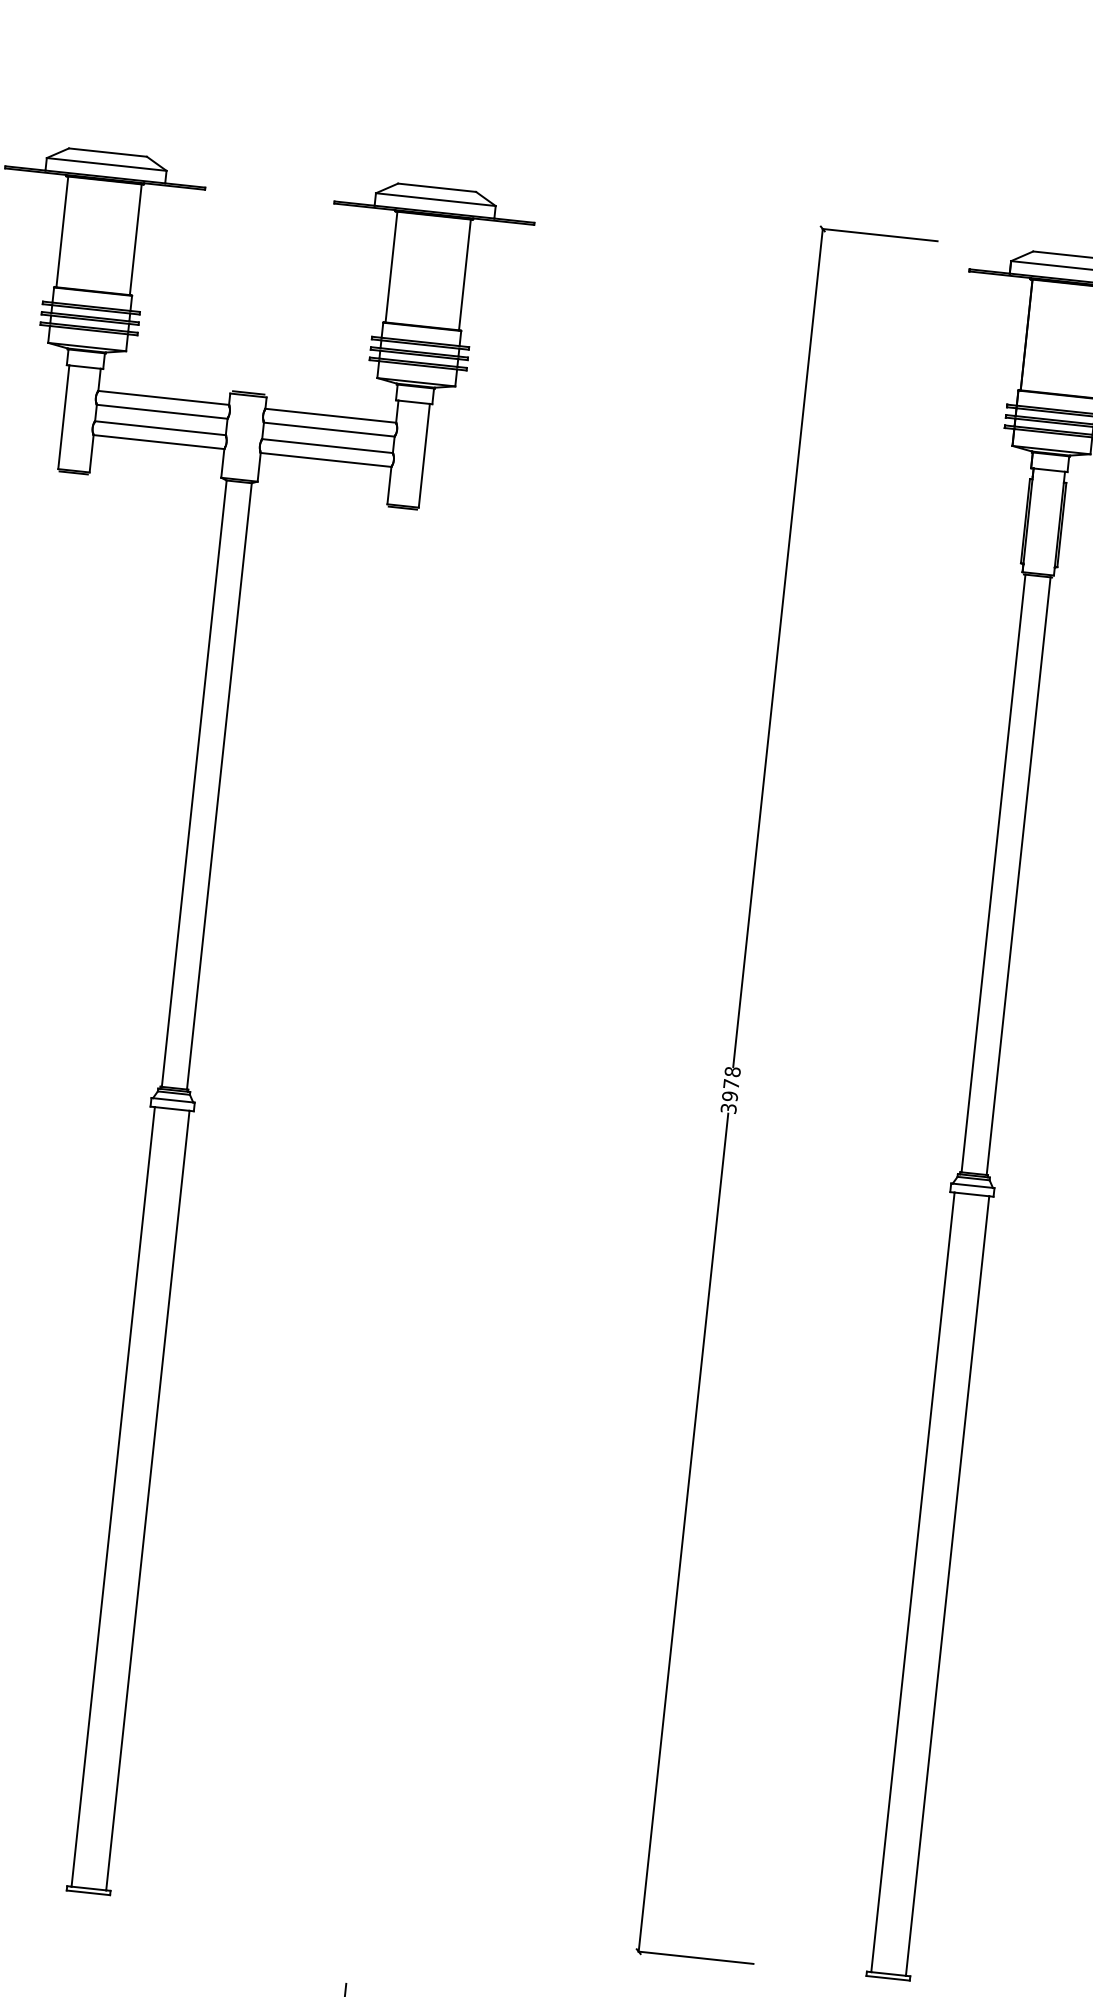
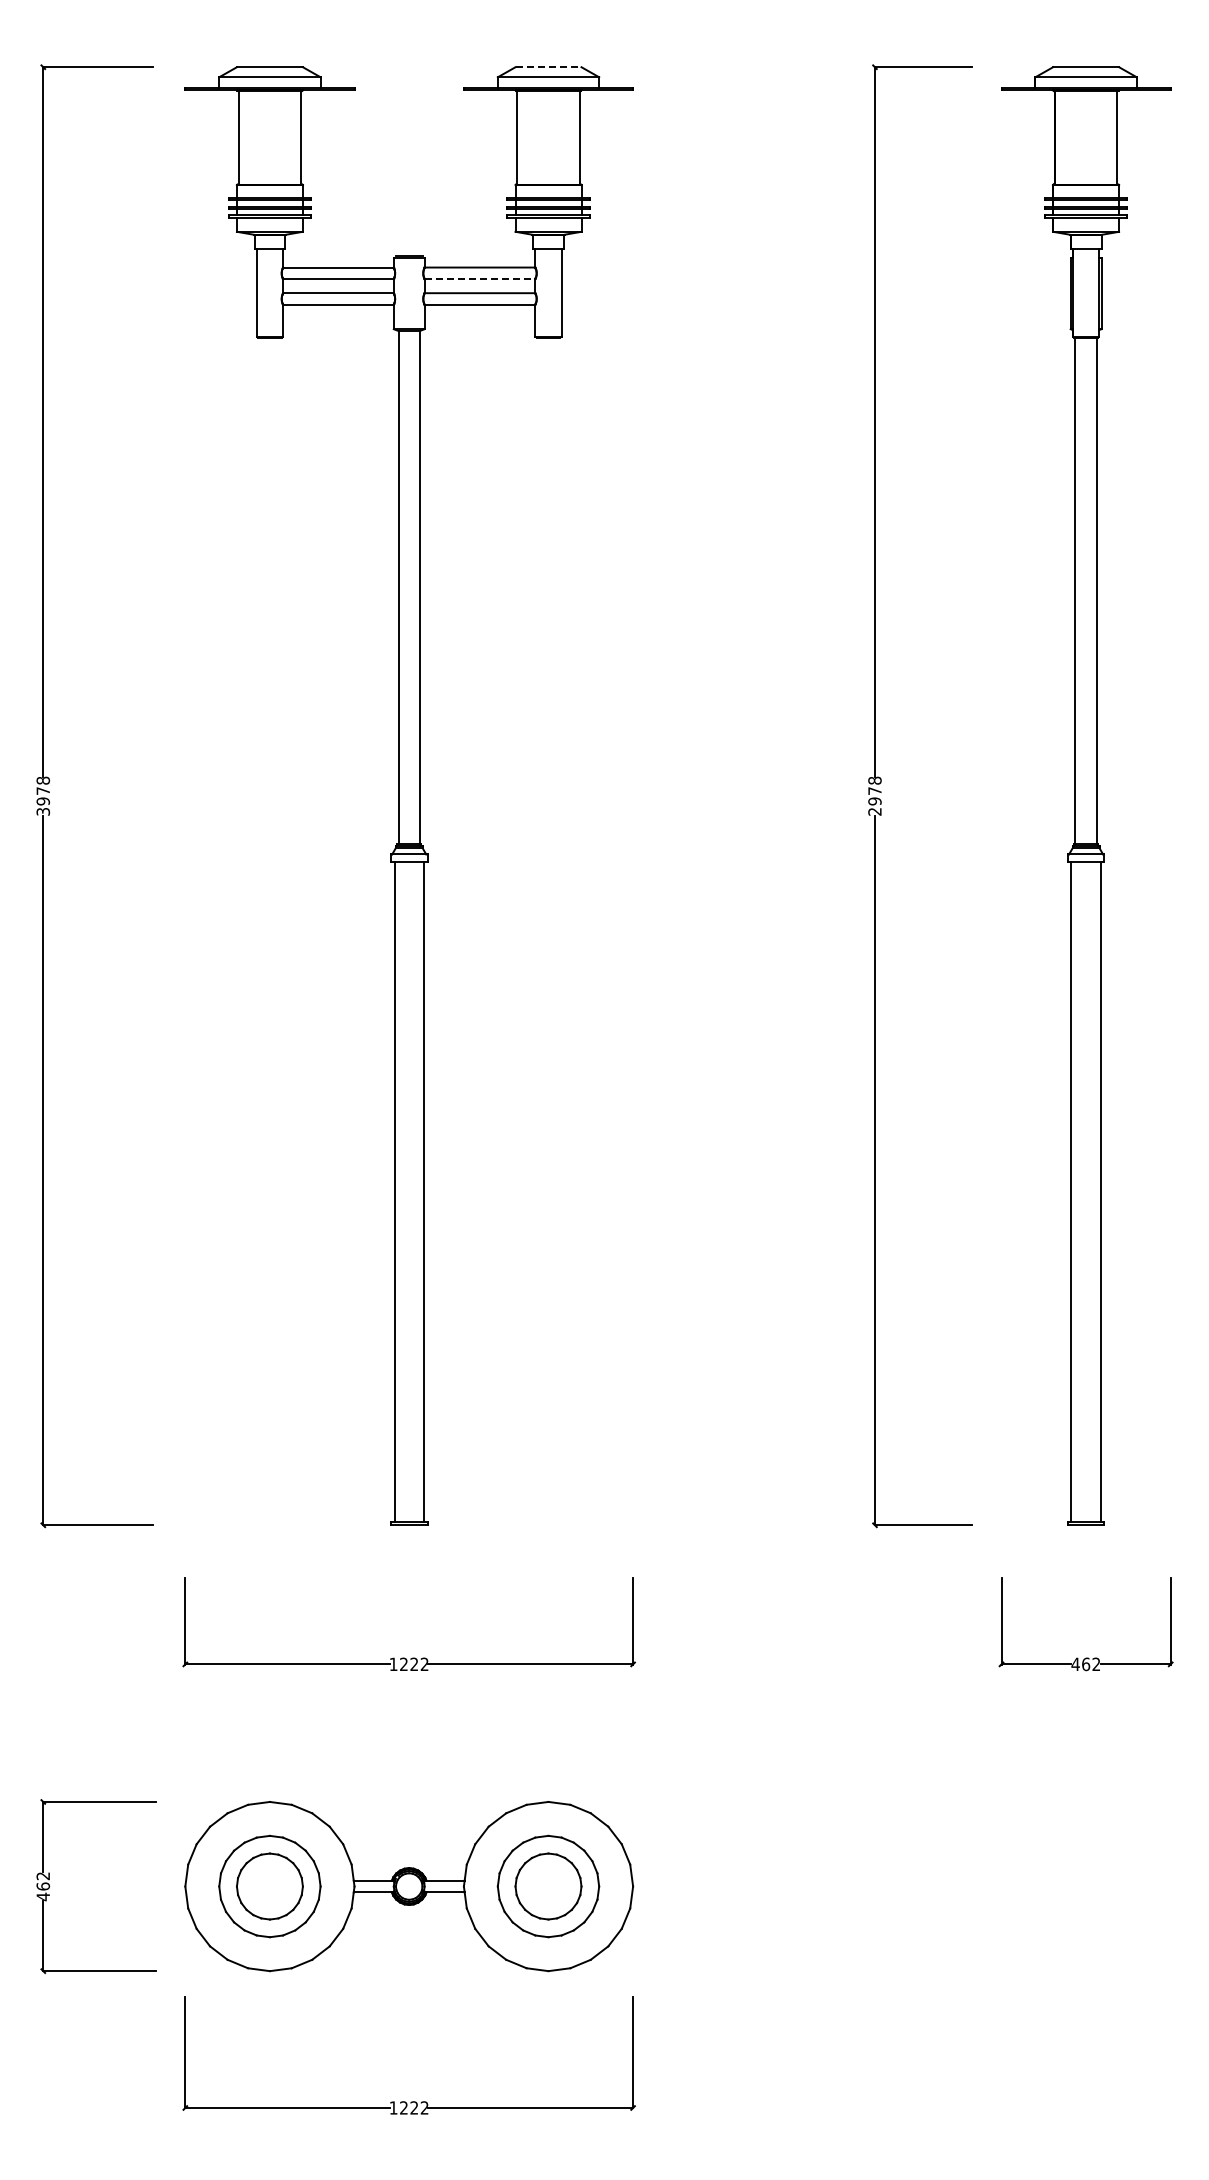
line: (437, 188) -> (548, 67), solid -> dashed
line: (329, 429) -> (480, 279), solid -> dashed
text: (729, 1108) -> (875, 811), 3978 -> 2978

